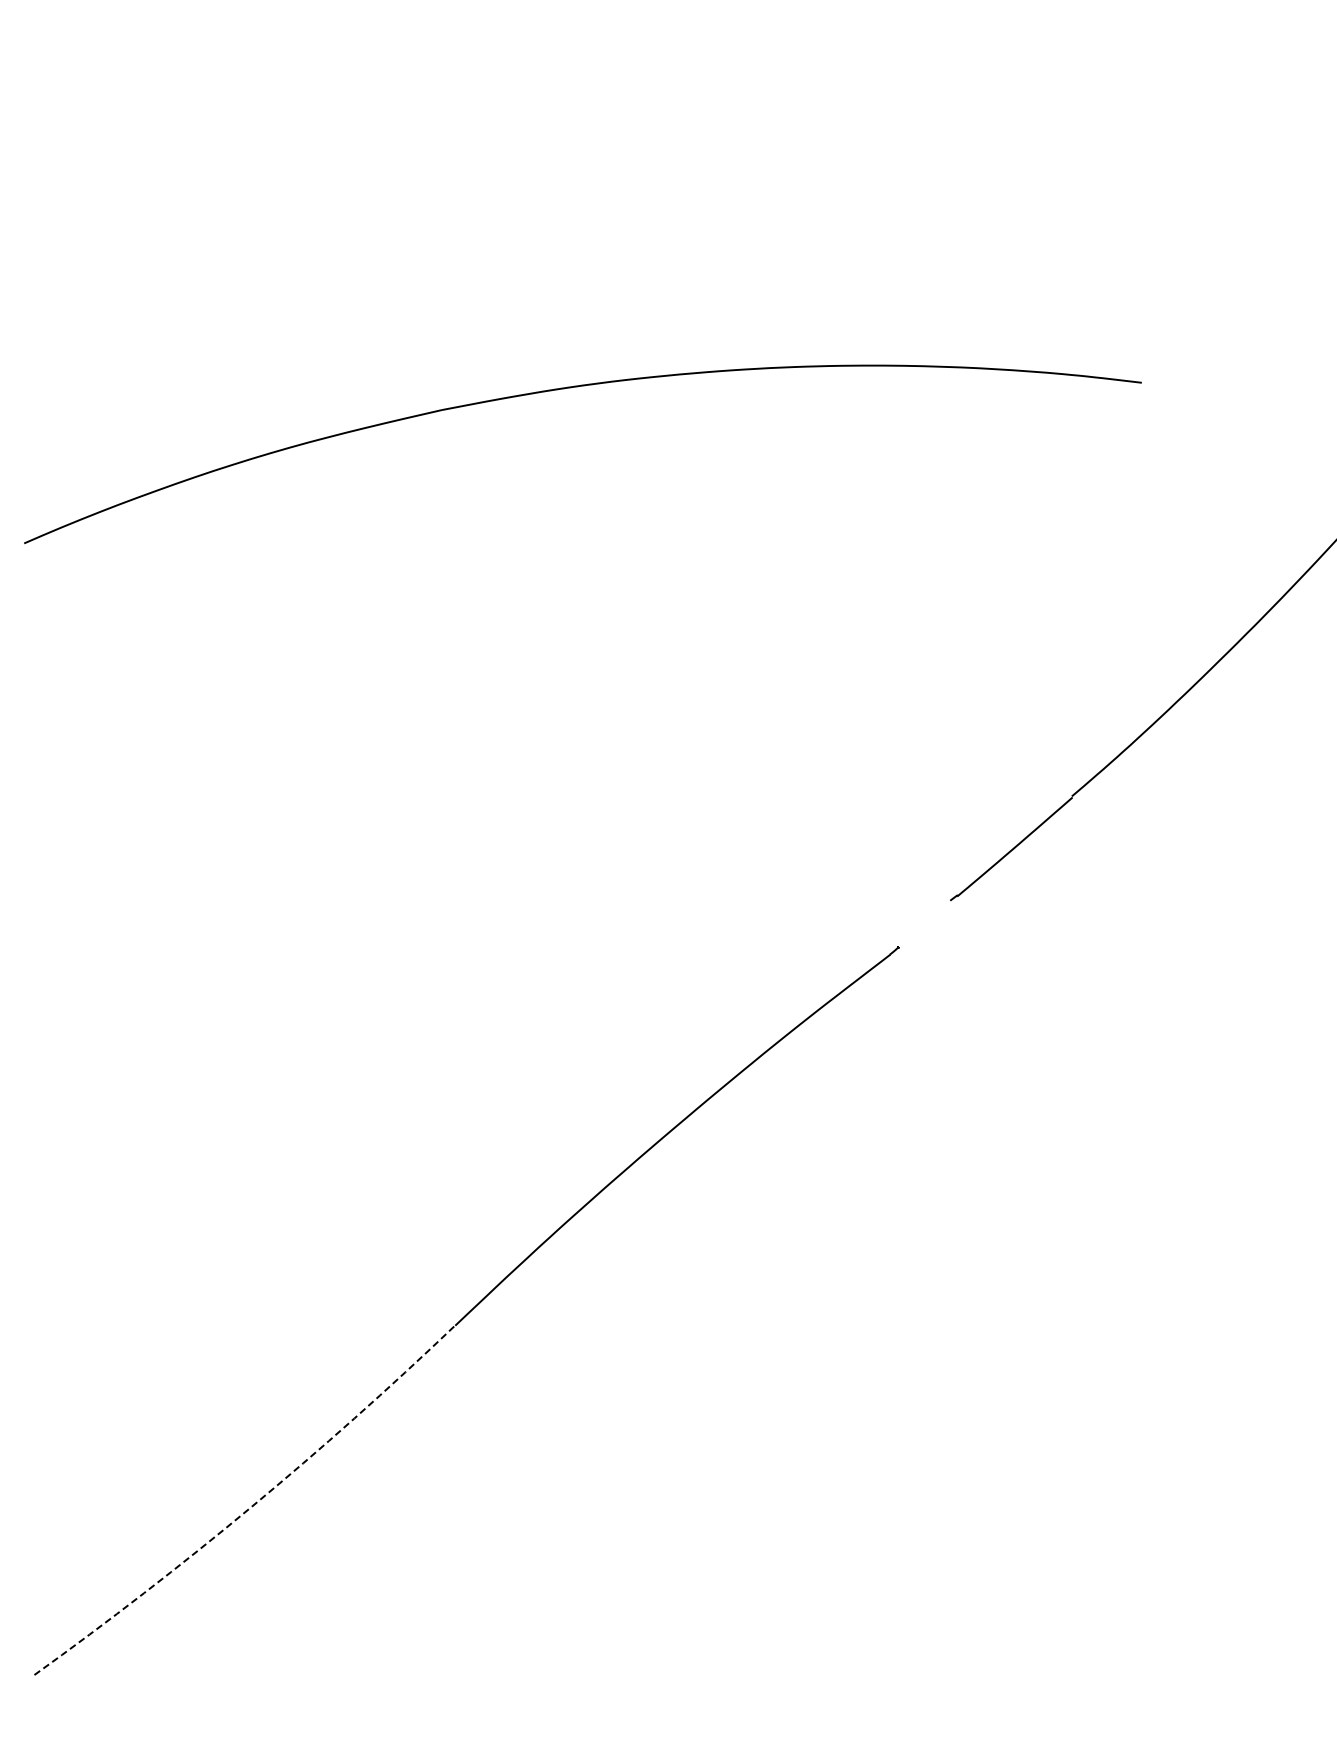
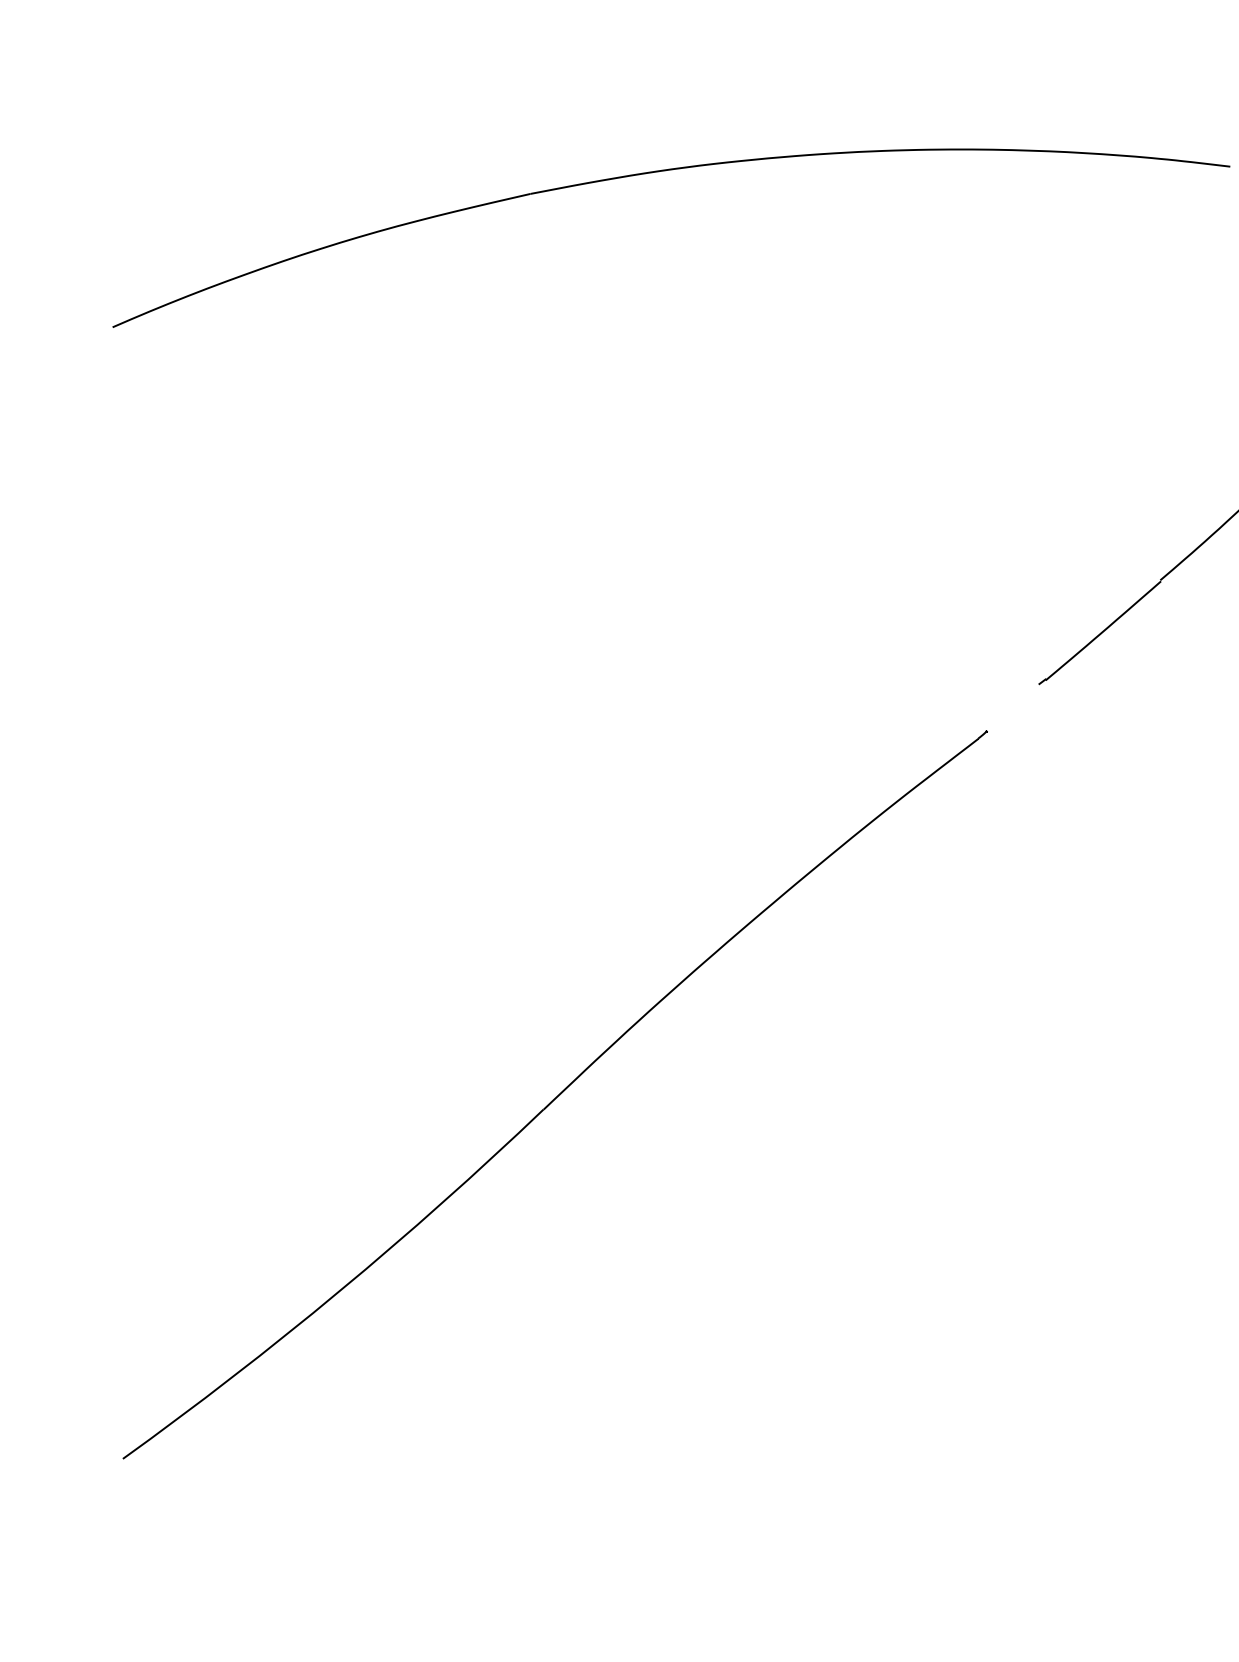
arc: (250, 1507) -> (338, 1291), dashed -> solid

